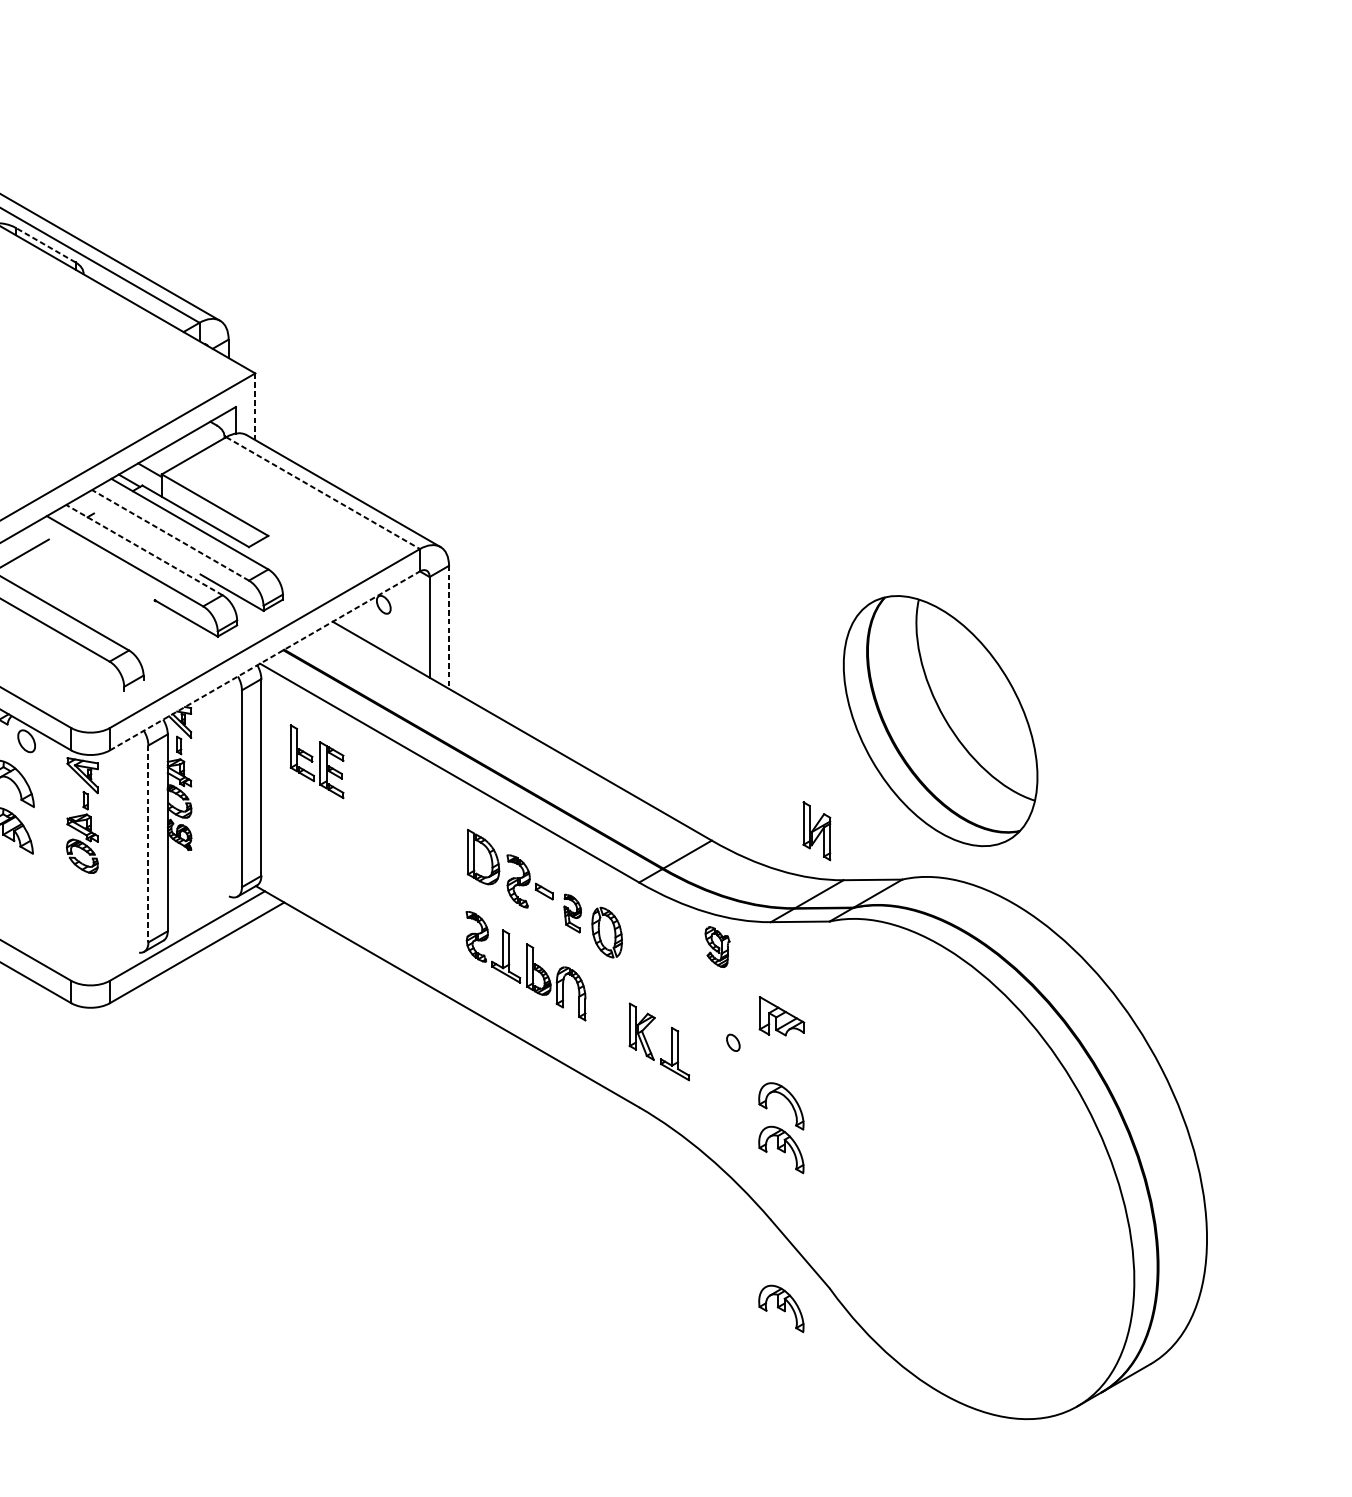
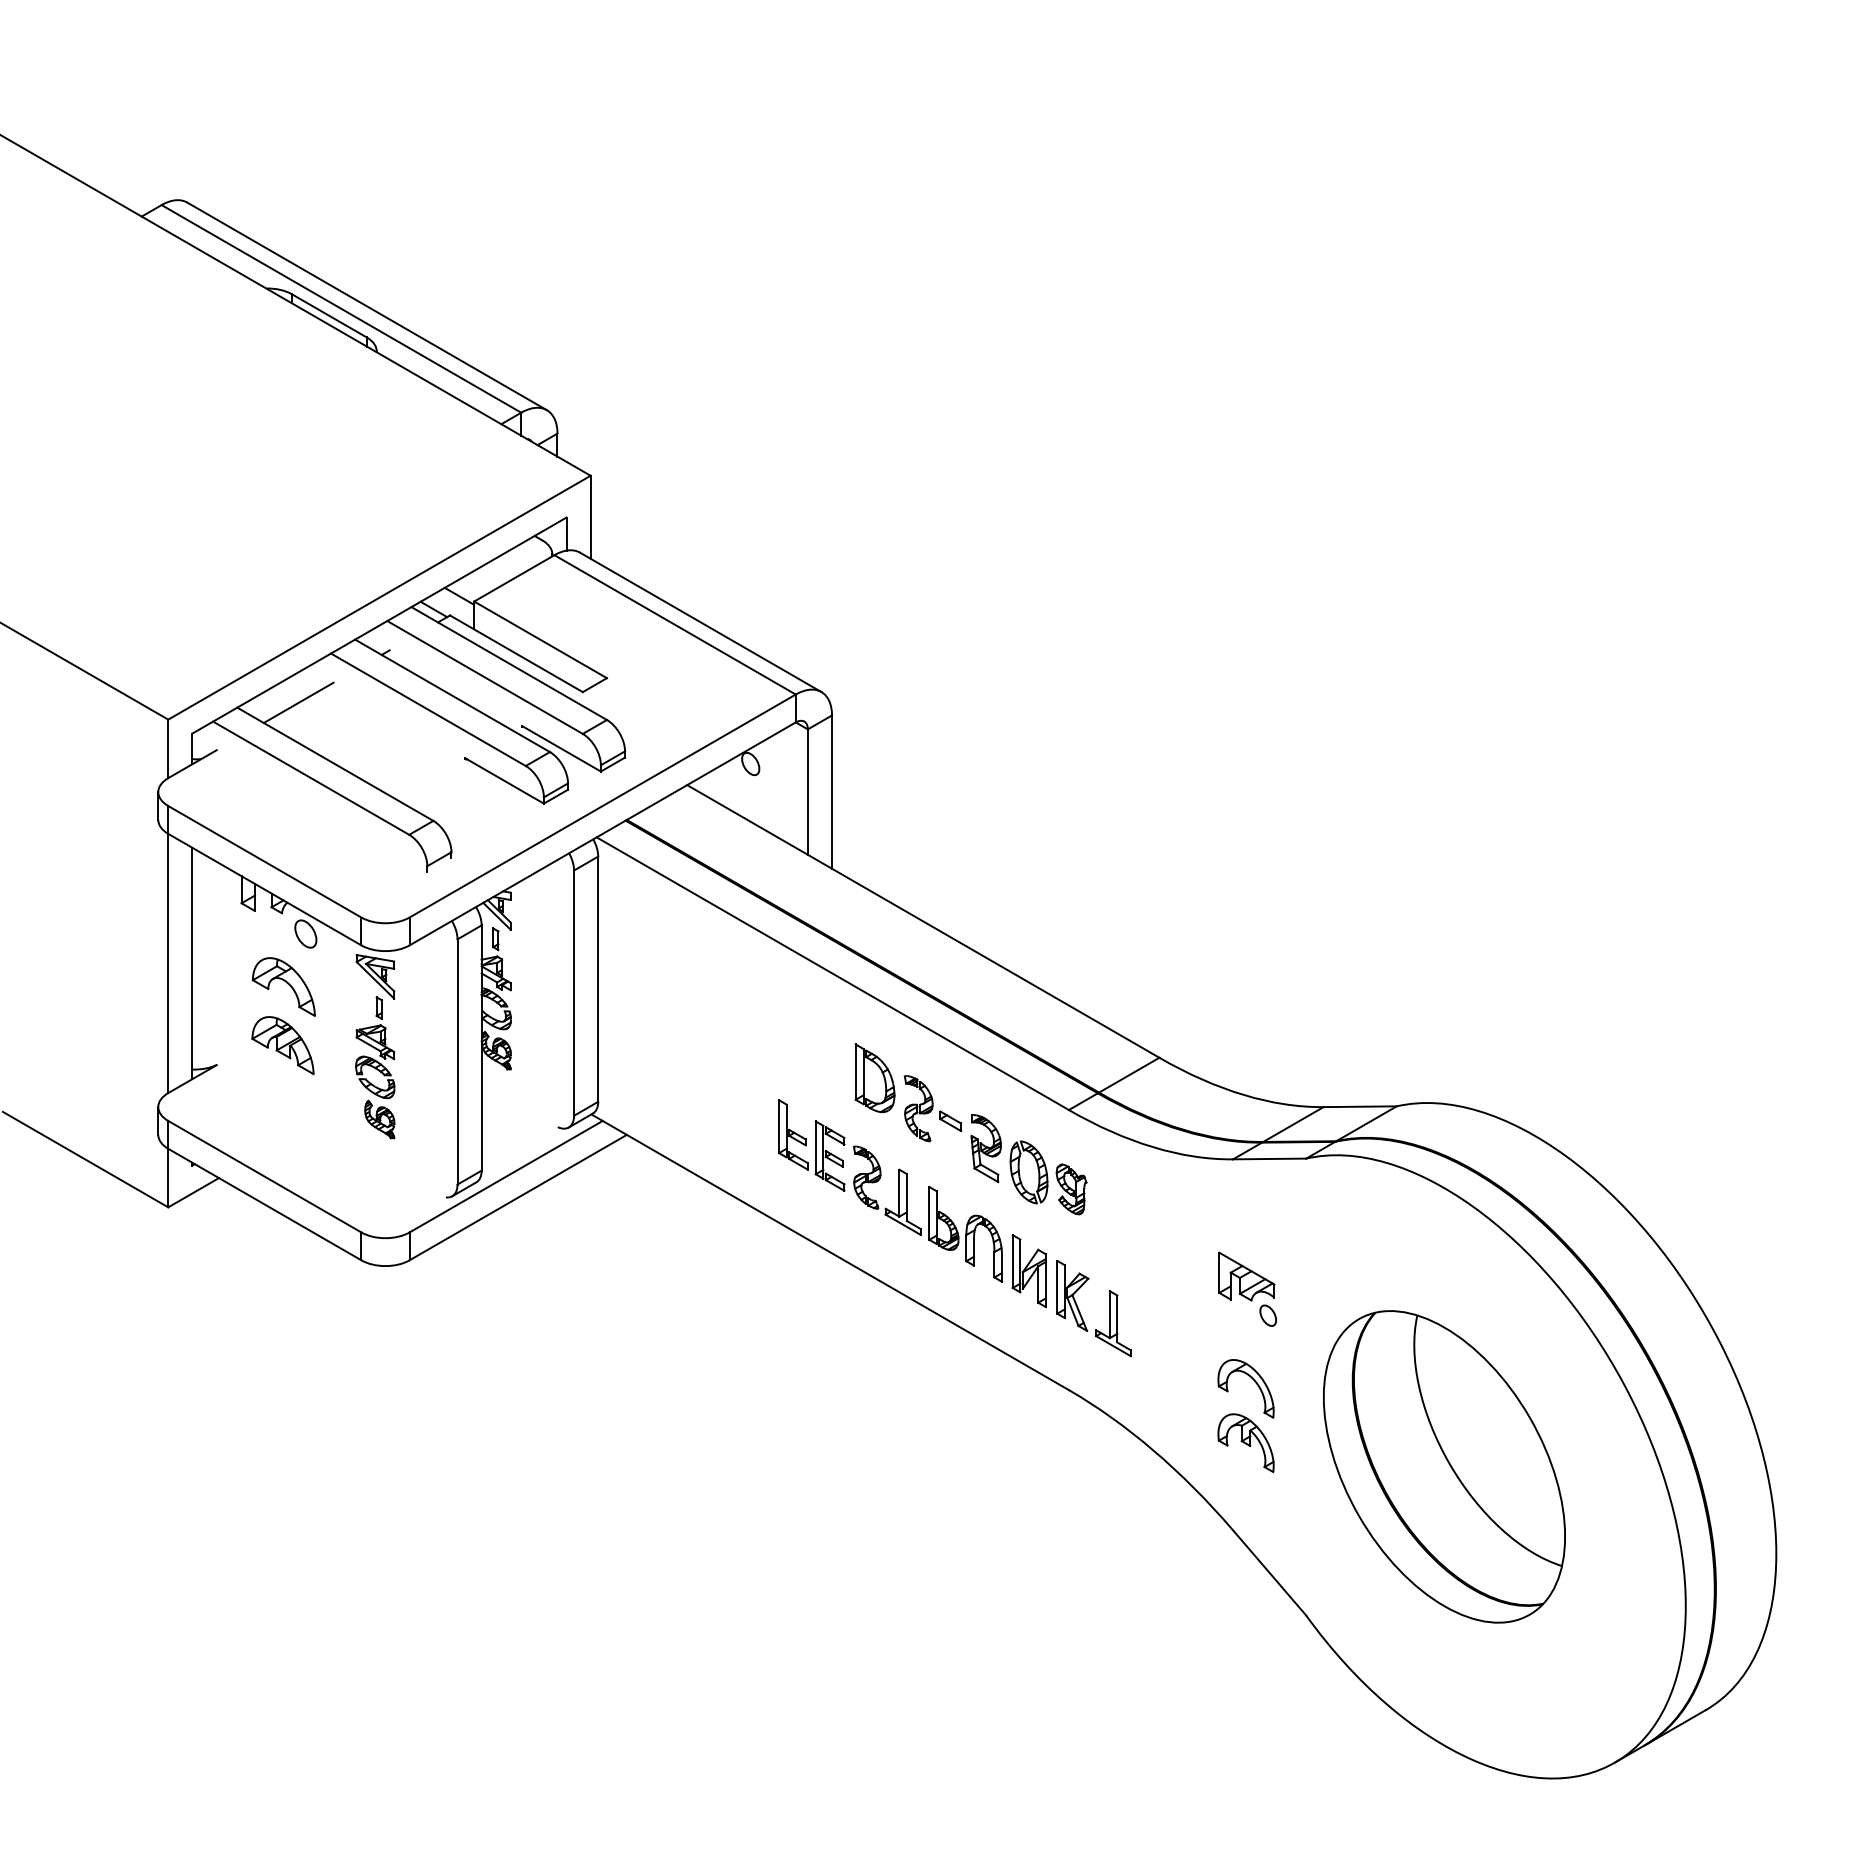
line: (44, 244) -> (328, 315), dashed -> solid
line: (255, 406) -> (590, 517), dashed -> solid
line: (323, 493) -> (675, 625), dashed -> solid
line: (170, 535) -> (485, 677), dashed -> solid
line: (144, 549) -> (452, 695), dashed -> solid
line: (449, 627) -> (832, 792), dashed -> solid
line: (264, 660) -> (602, 833), dashed -> solid
part: (940, 720) -> (1444, 1466), moved
part: (316, 761) -> (811, 1145), moved
part: (816, 831) -> (1028, 1271), moved
line: (148, 843) -> (457, 1061), dashed -> solid
part: (85, 890) -> (379, 1119), added
part: (572, 913) -> (985, 1148), size x1.43
part: (717, 947) -> (1071, 1189), moved
part: (732, 1042) -> (1267, 1315), moved
part: (780, 1309) -> (1245, 1641), removed

